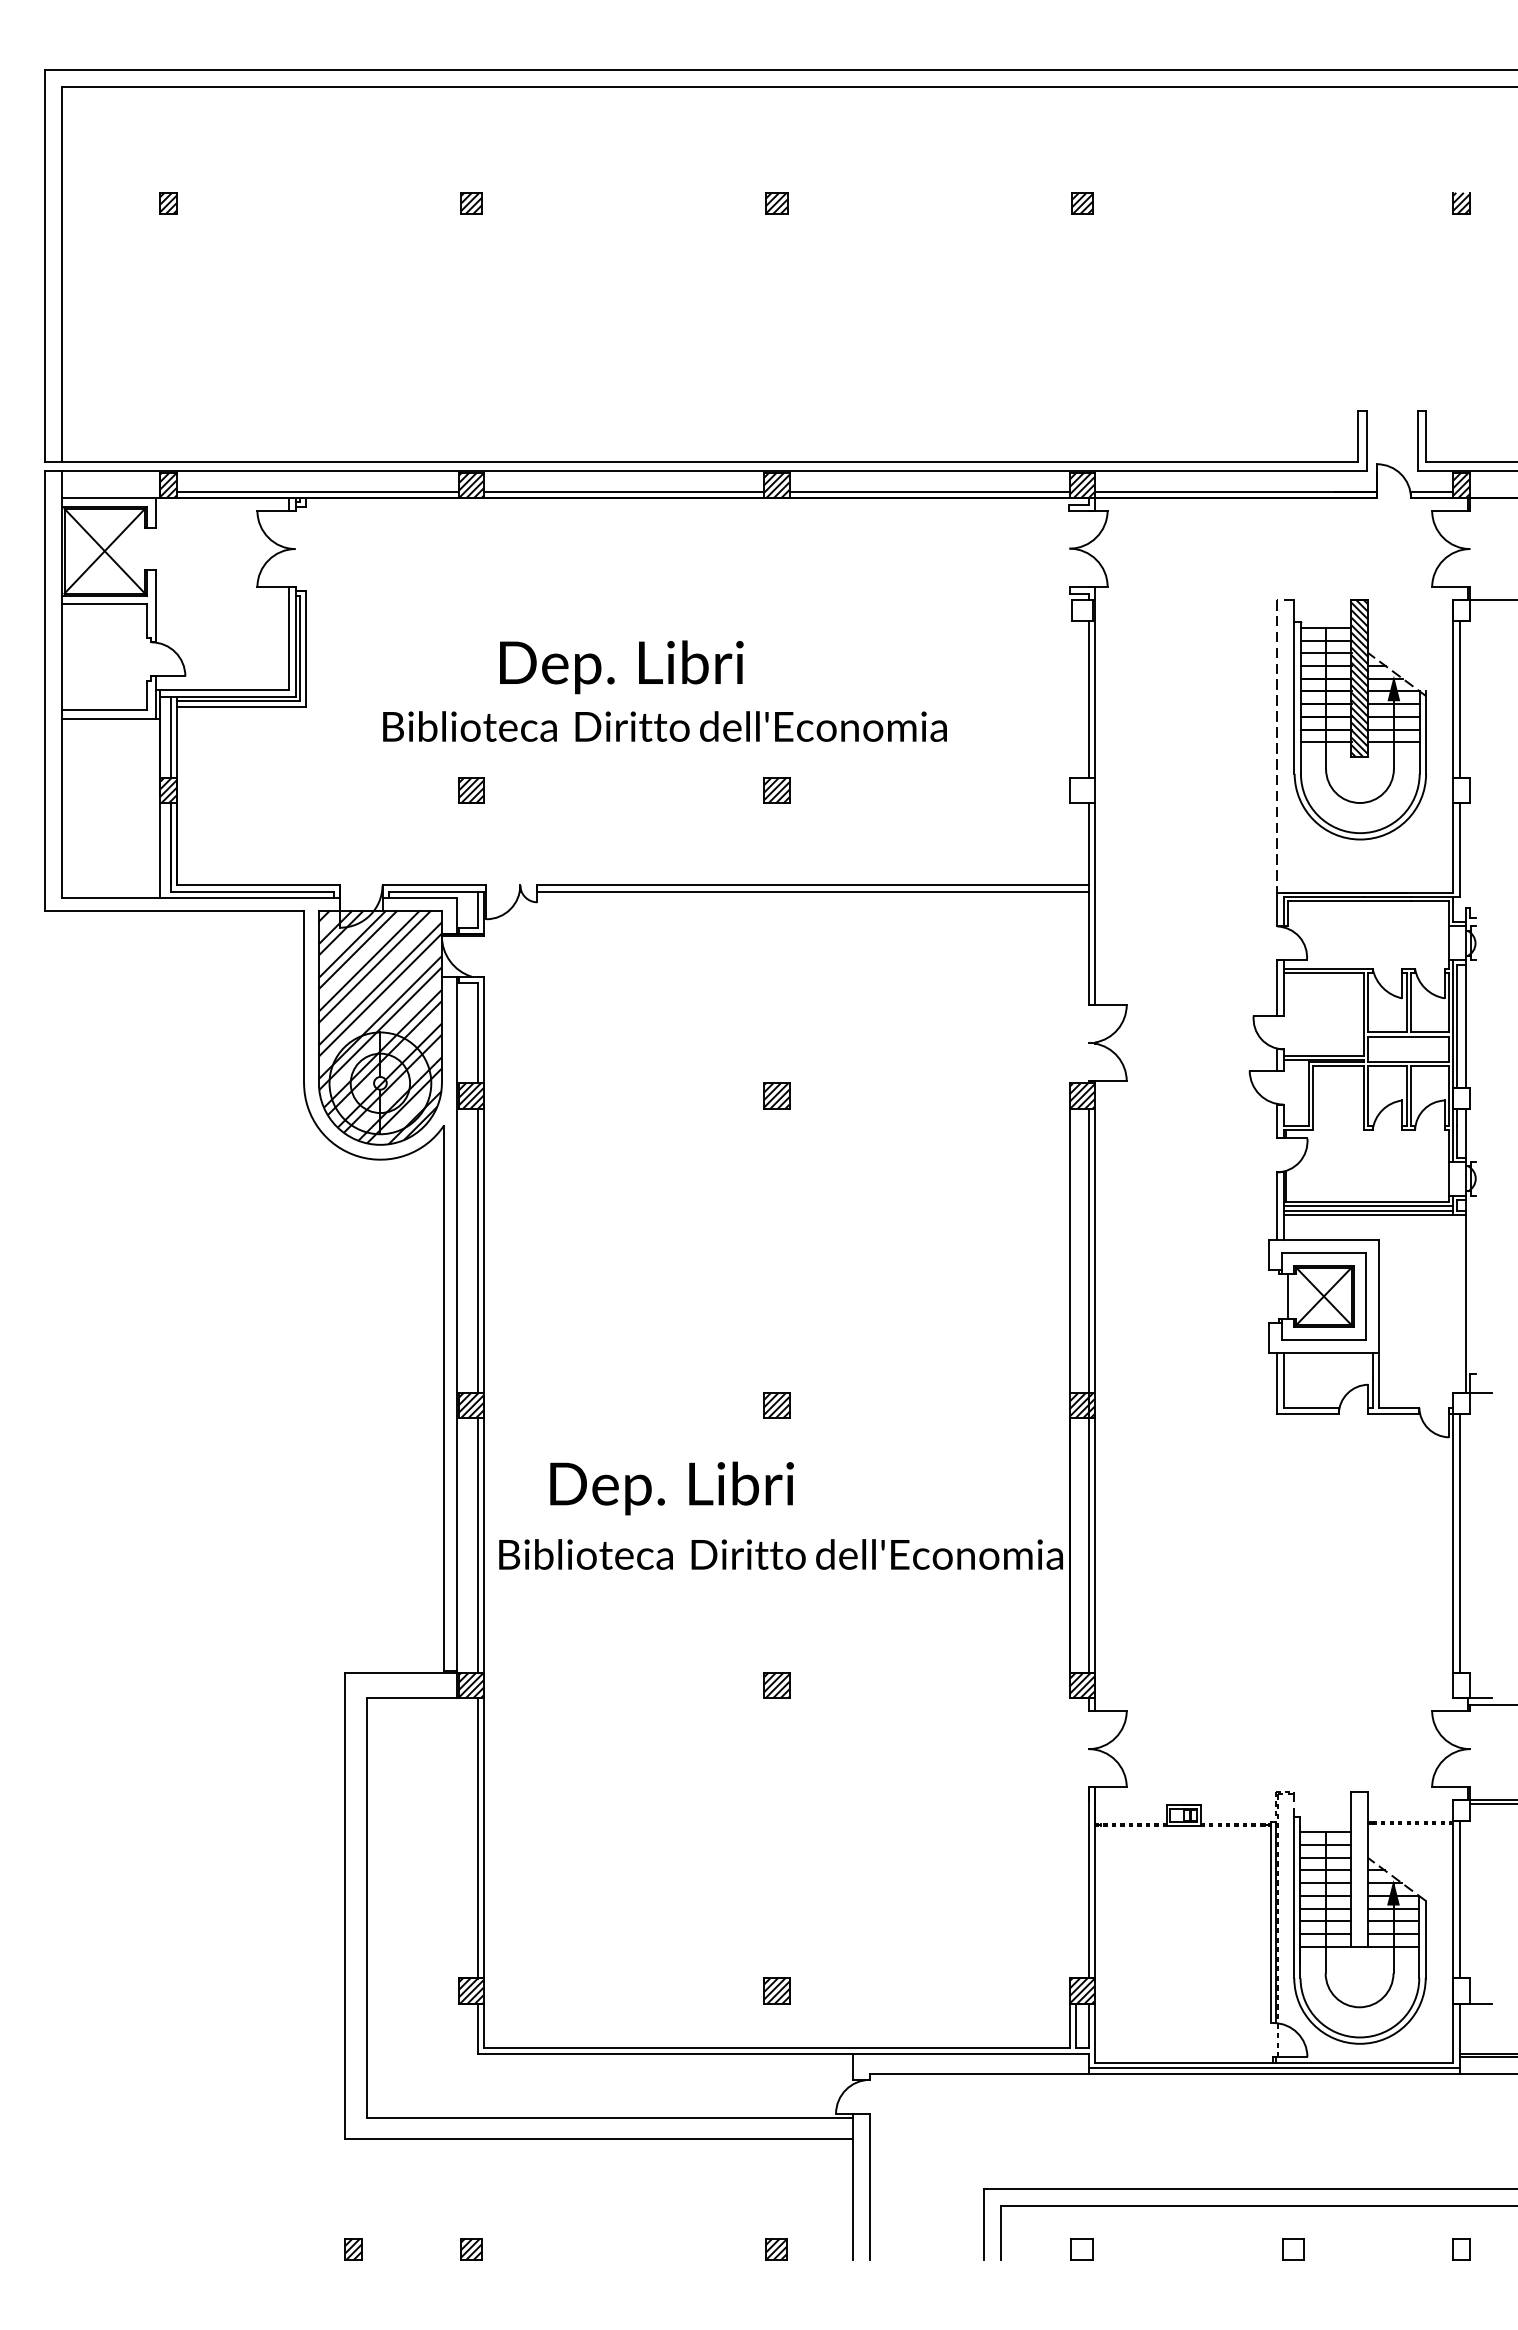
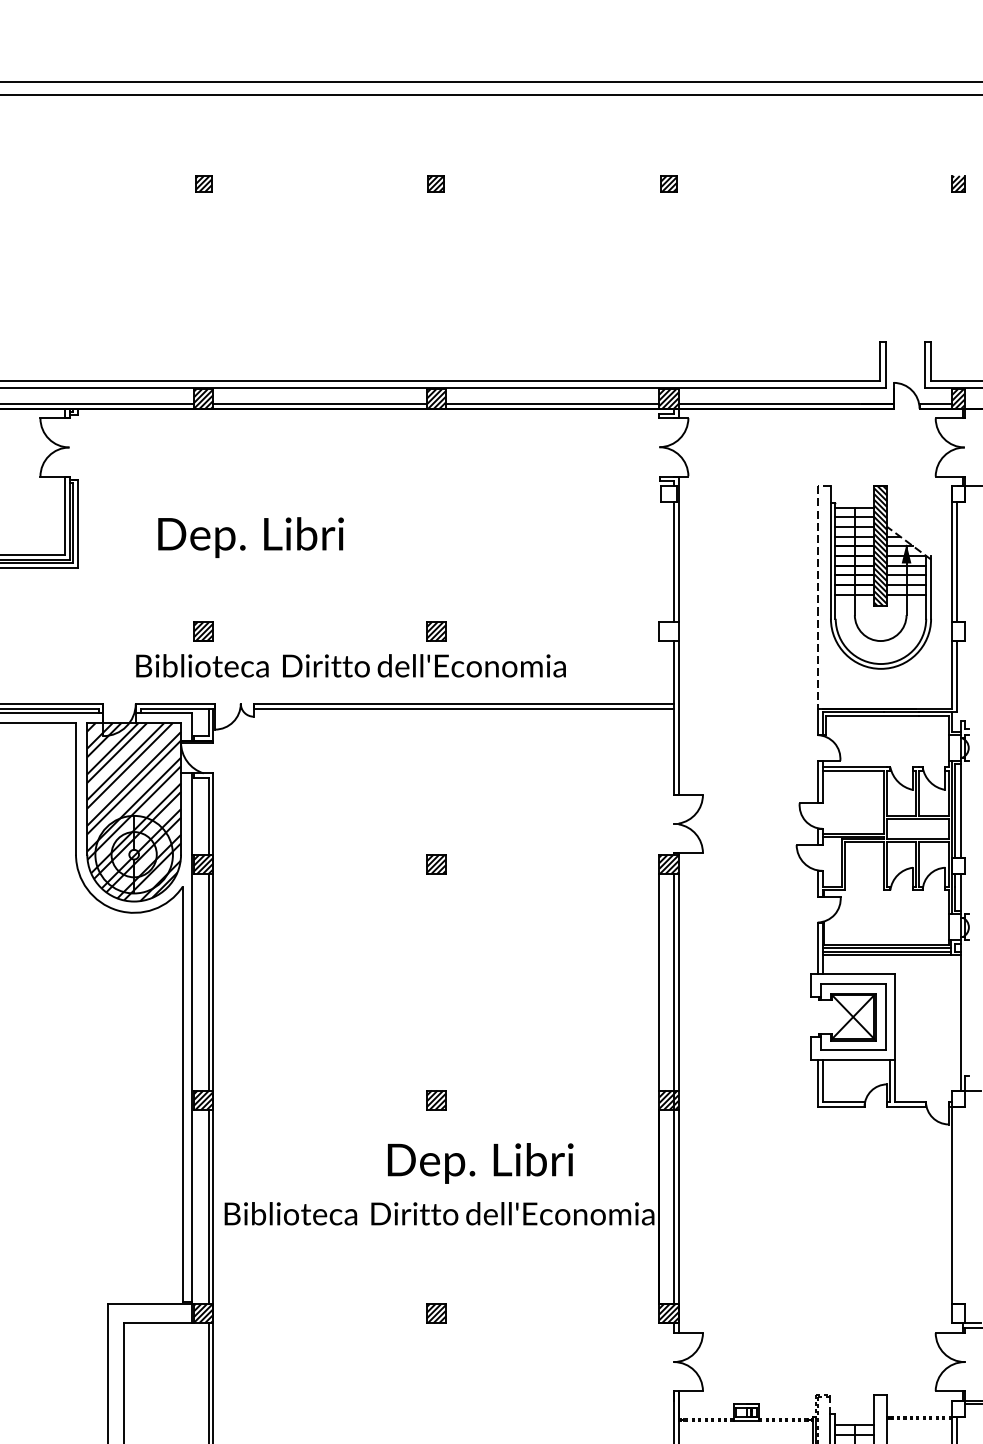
text: (621, 667) -> (250, 537), moved
text: (664, 726) -> (350, 665), moved
line: (1287, 1296) -> (825, 1017), removed
text: (671, 1488) -> (480, 1163), moved
line: (1459, 1543) -> (956, 1205), removed

